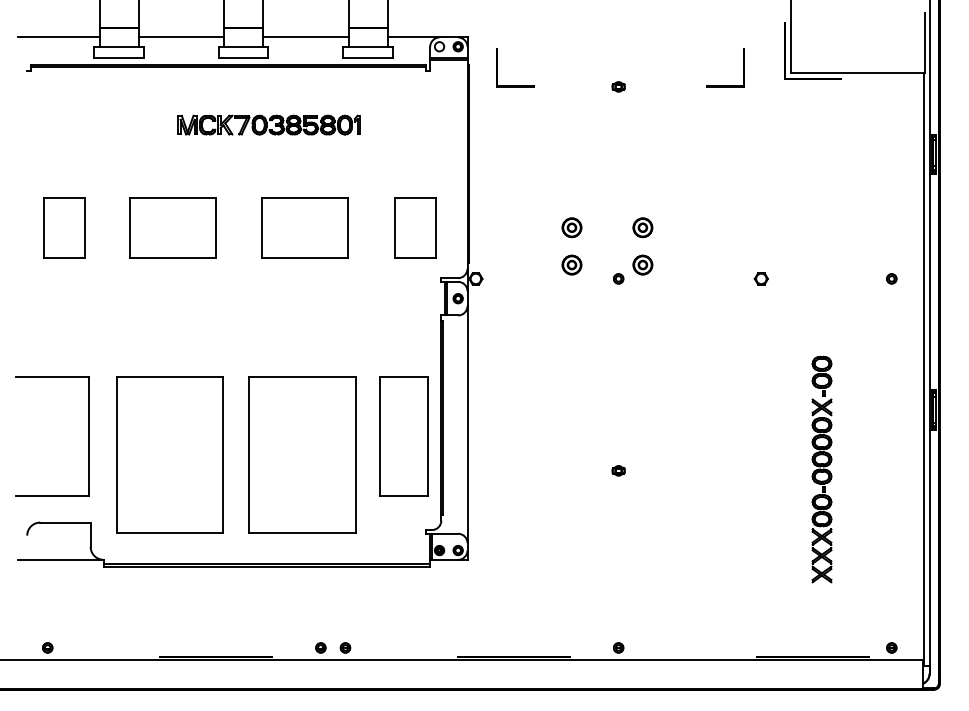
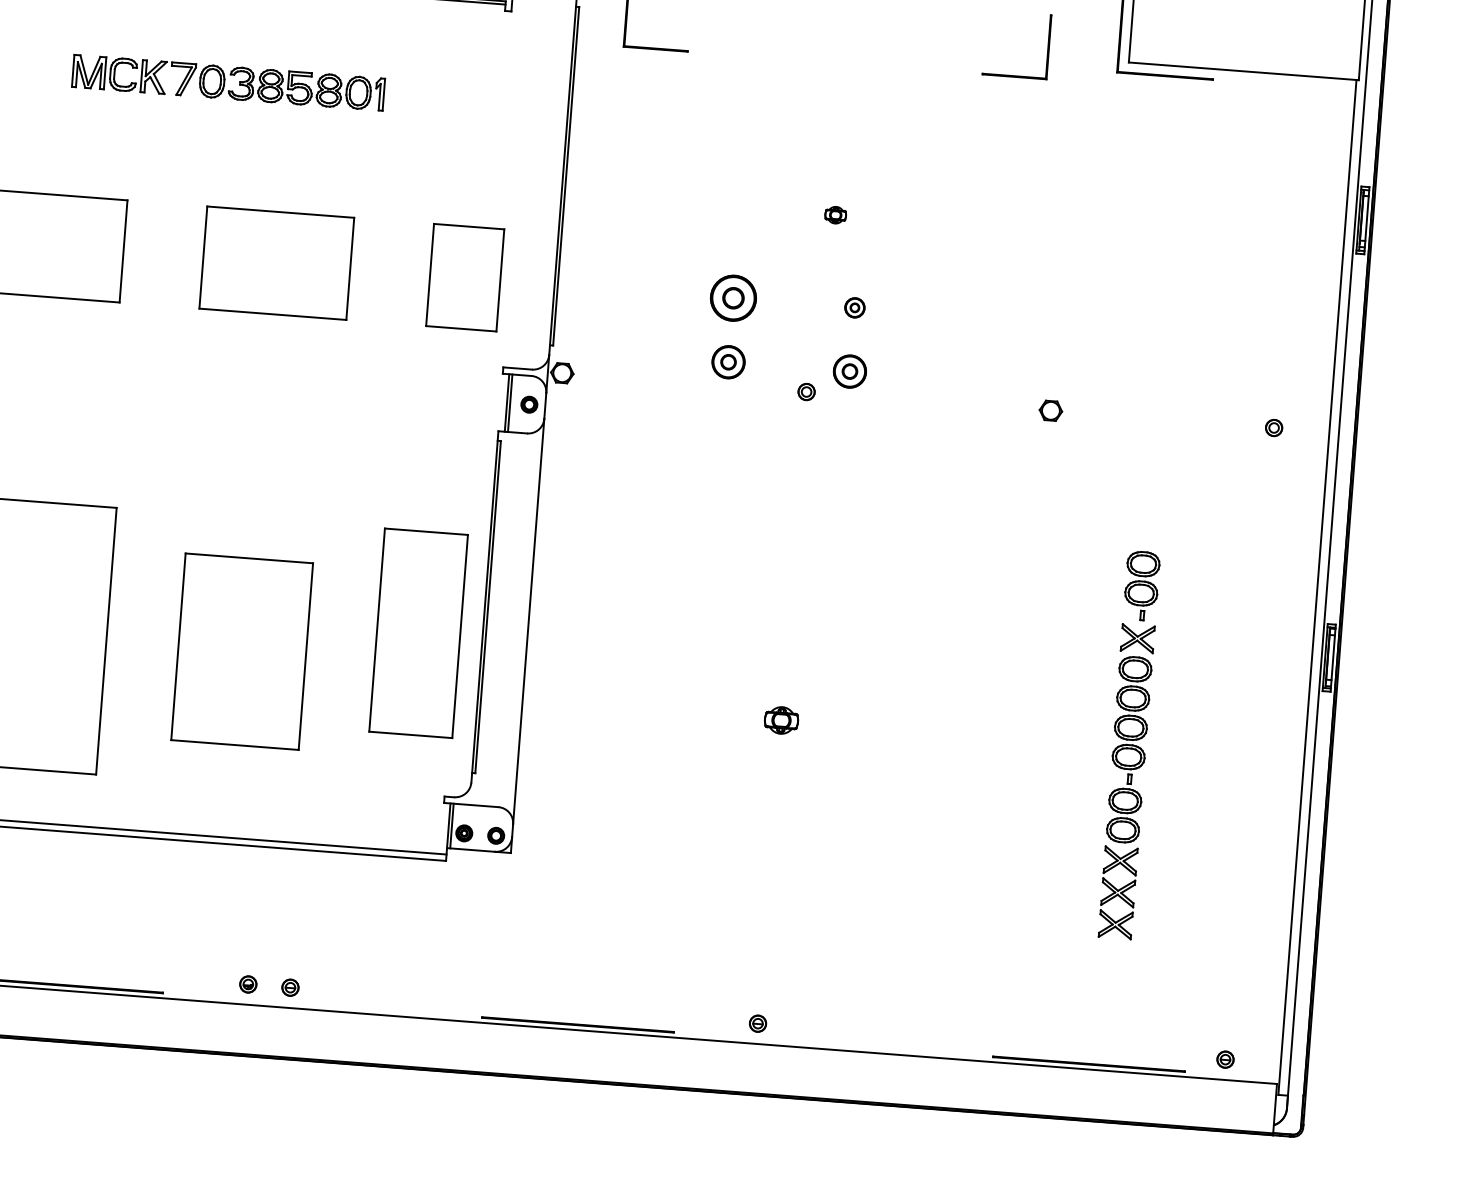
part: (618, 86) -> (835, 214), moved
part: (571, 227) -> (732, 297), size x1.4
part: (642, 227) -> (854, 307), size x0.6
part: (302, 454) -> (242, 650), size x0.7
part: (618, 470) -> (781, 719), size x1.6

